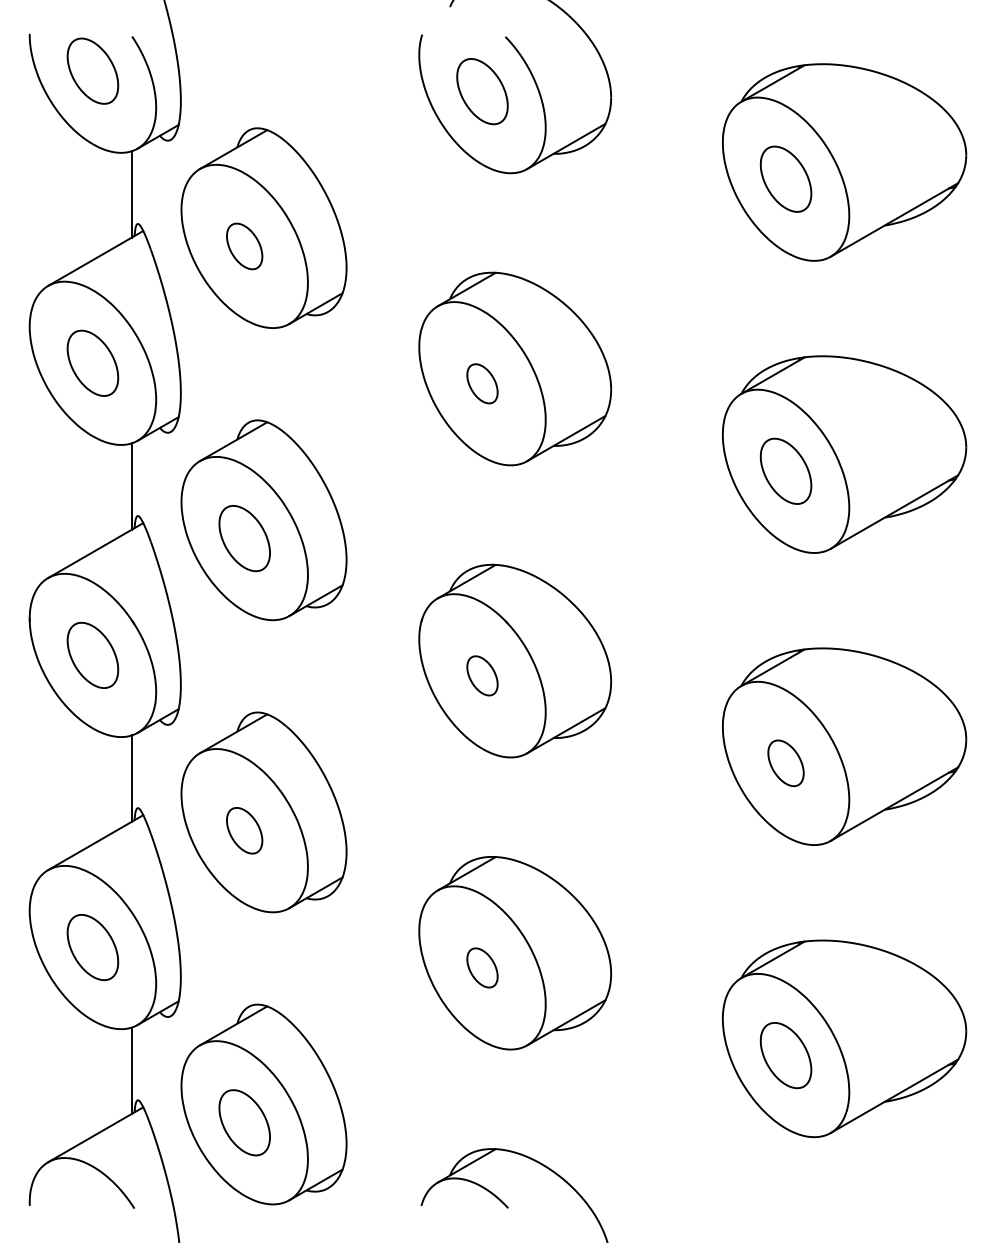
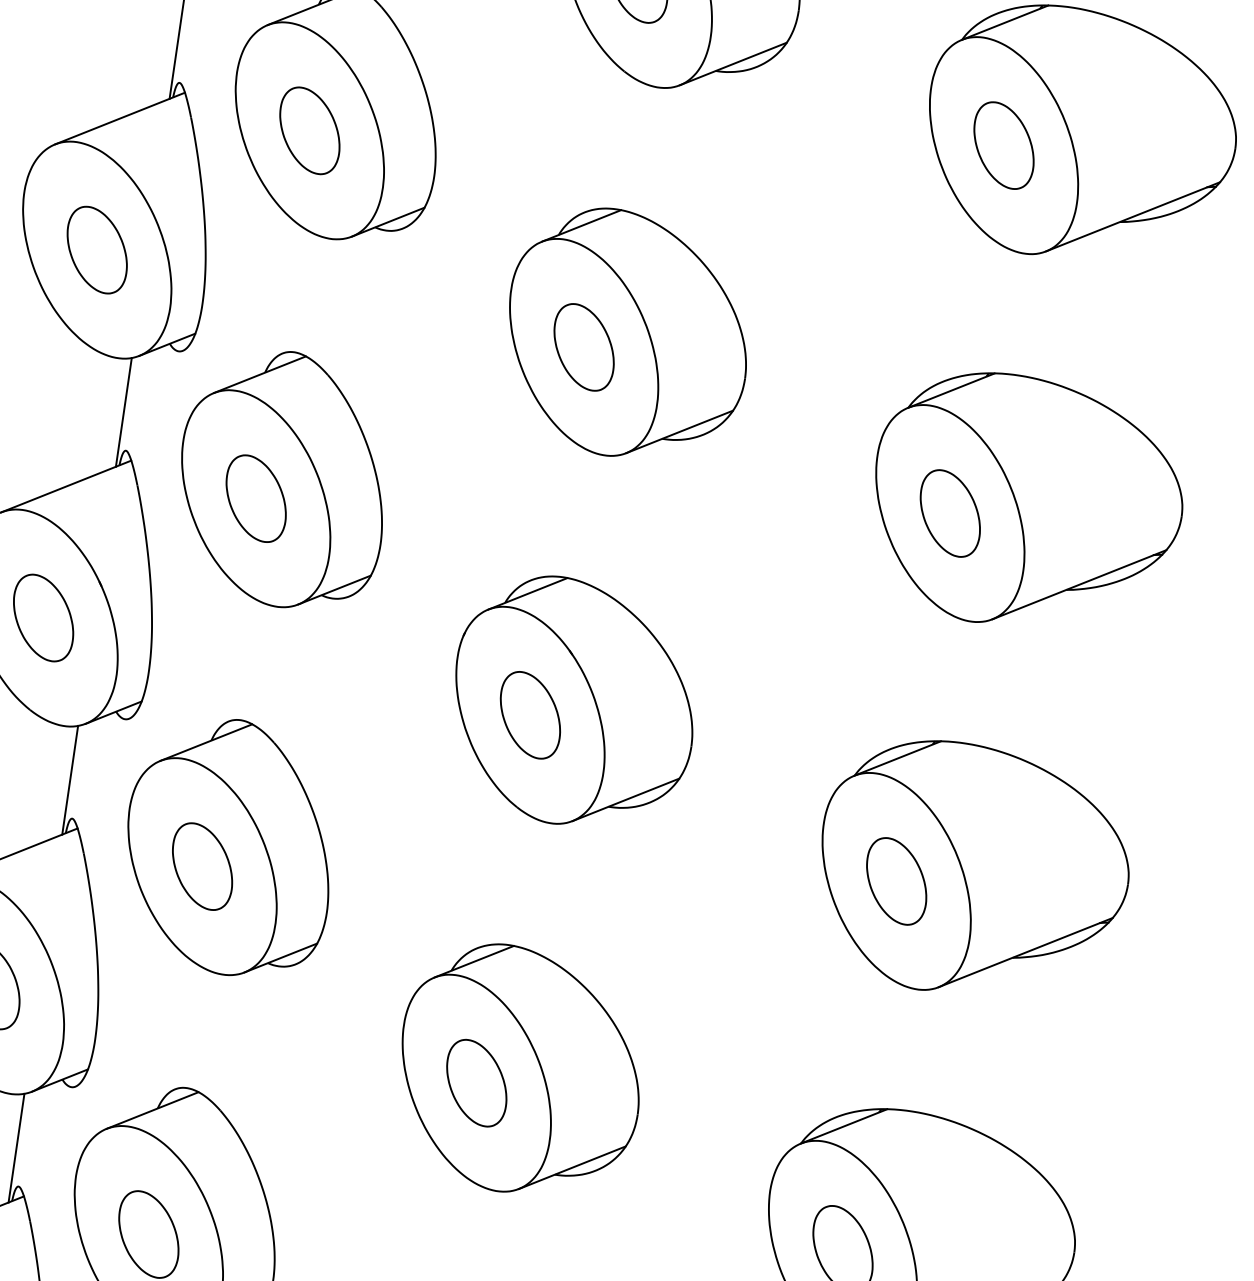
part: (244, 246) -> (309, 130), size x1.43
part: (482, 383) -> (584, 347), size x1.67
part: (482, 675) -> (530, 714), size x1.67
part: (785, 762) -> (896, 880), size x1.43
part: (244, 830) -> (202, 866), size x1.43
part: (482, 967) -> (476, 1082), size x1.67

